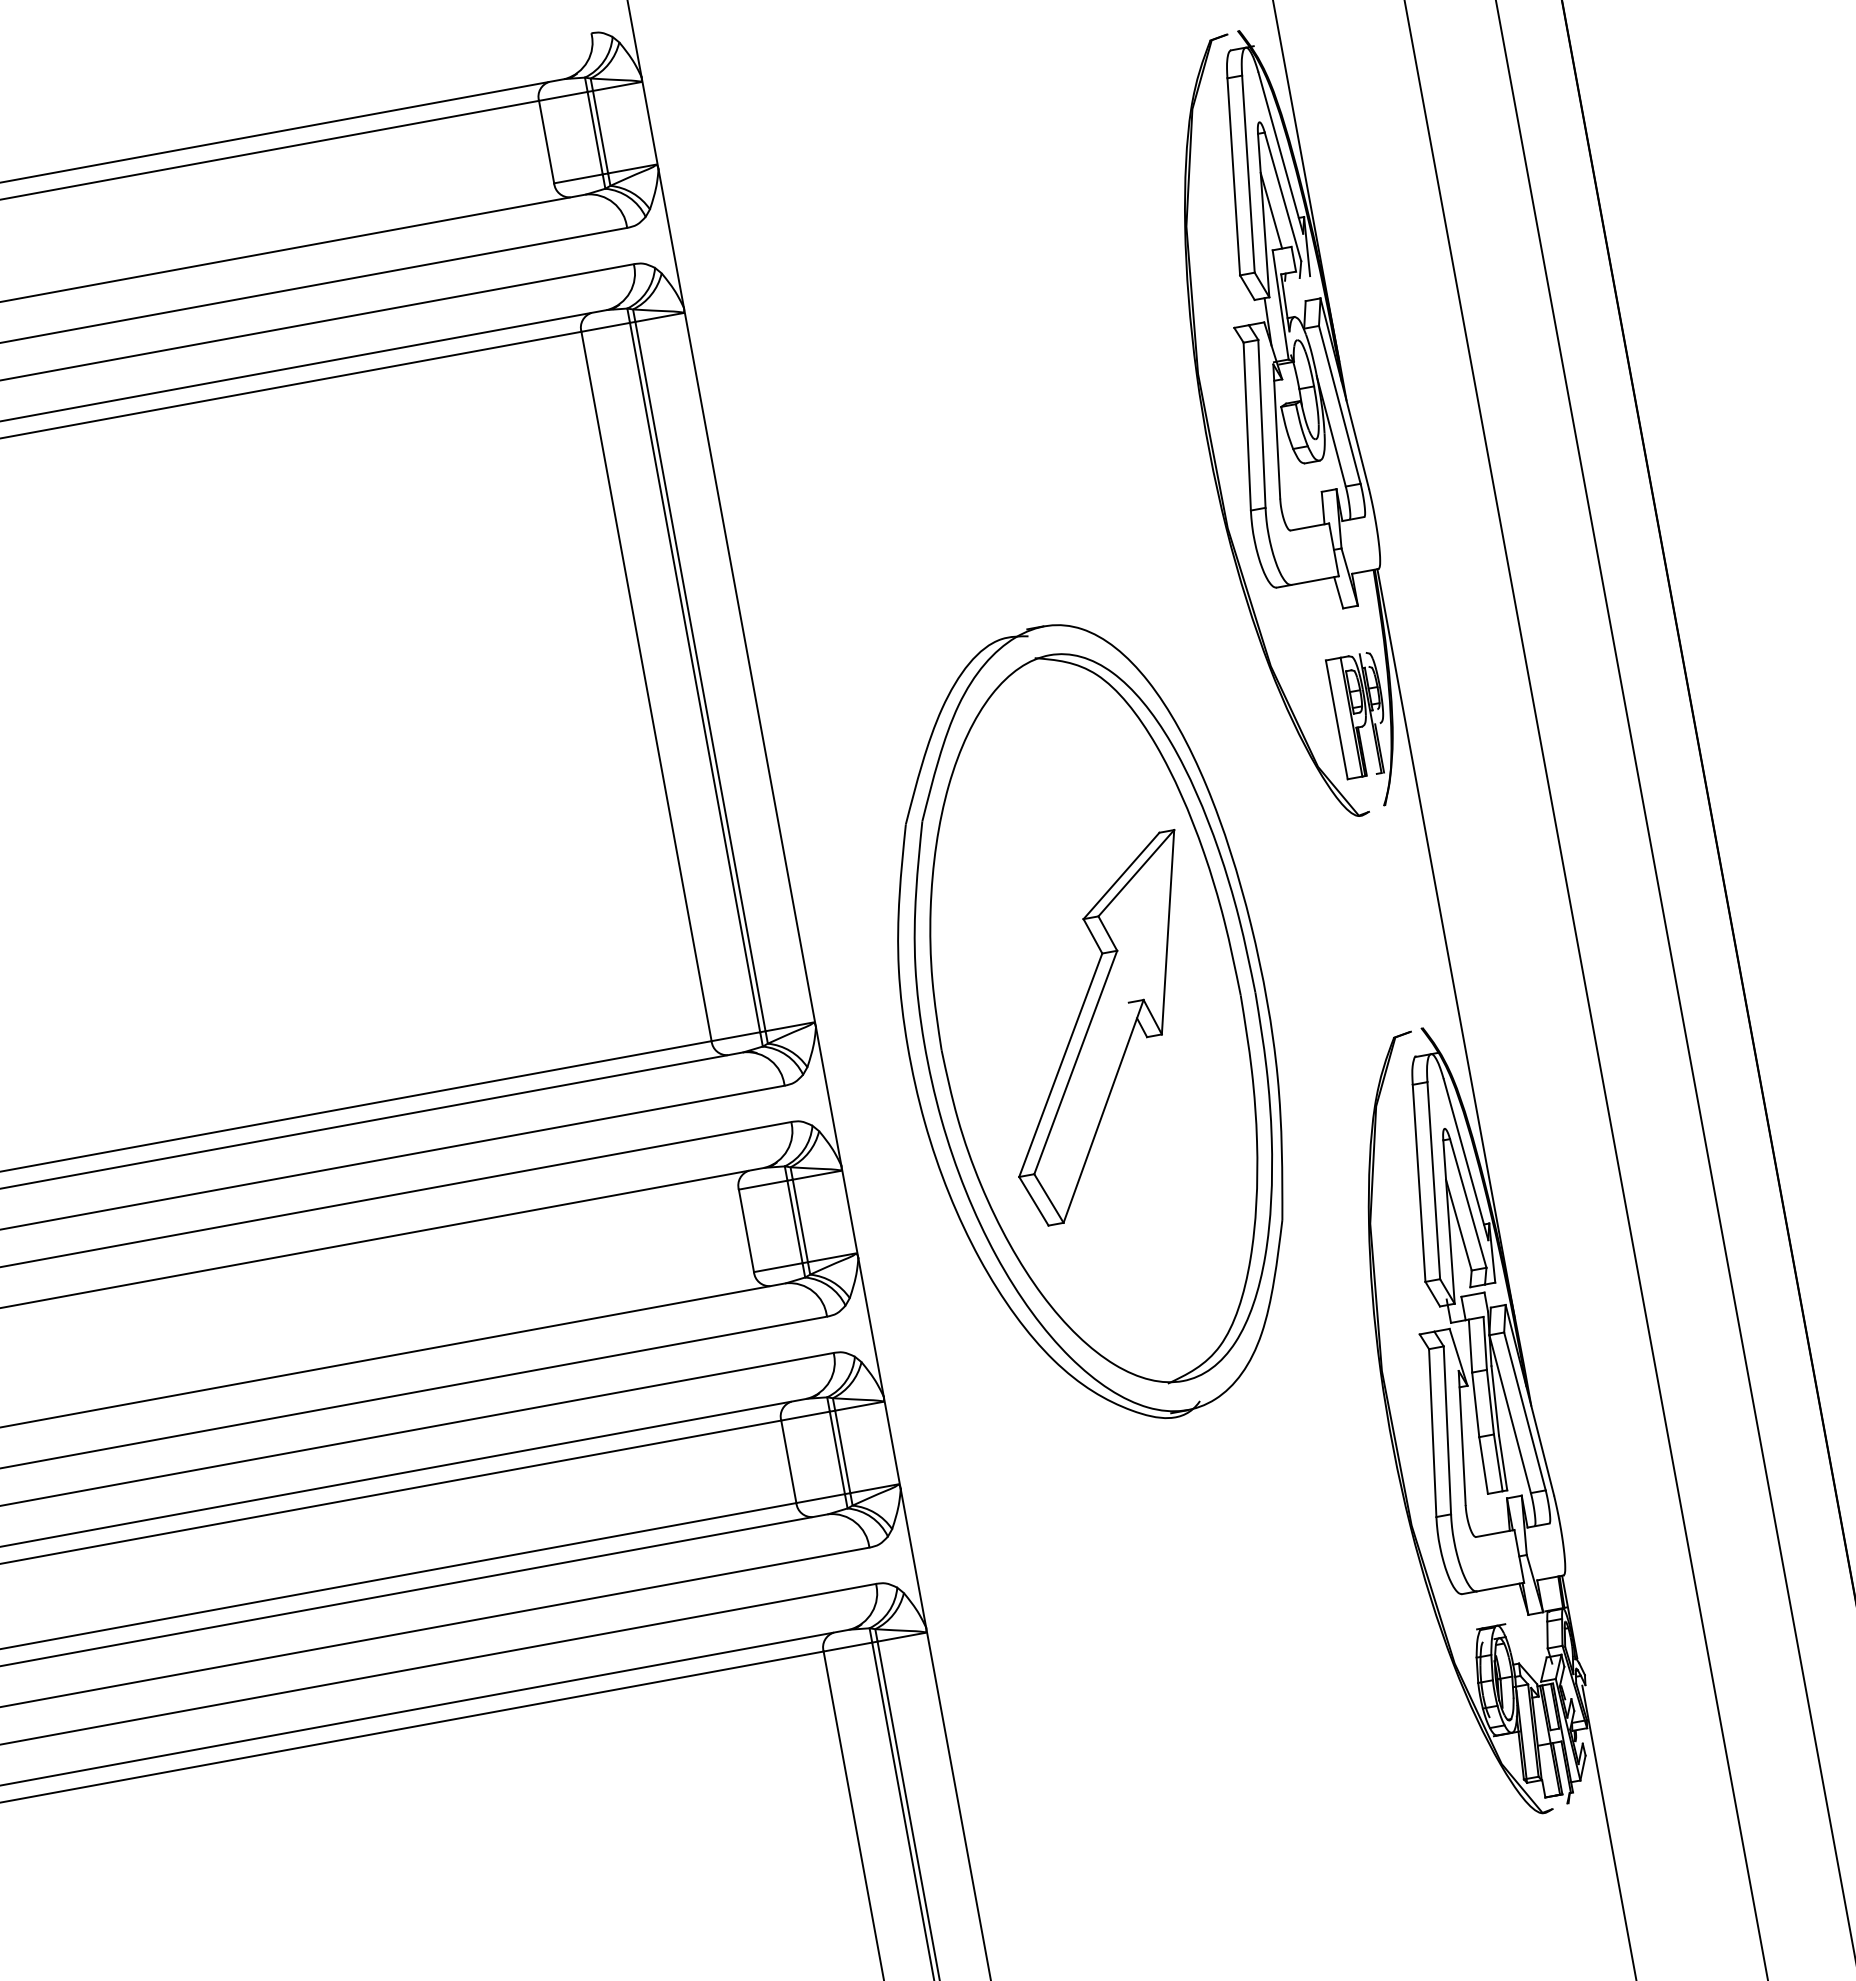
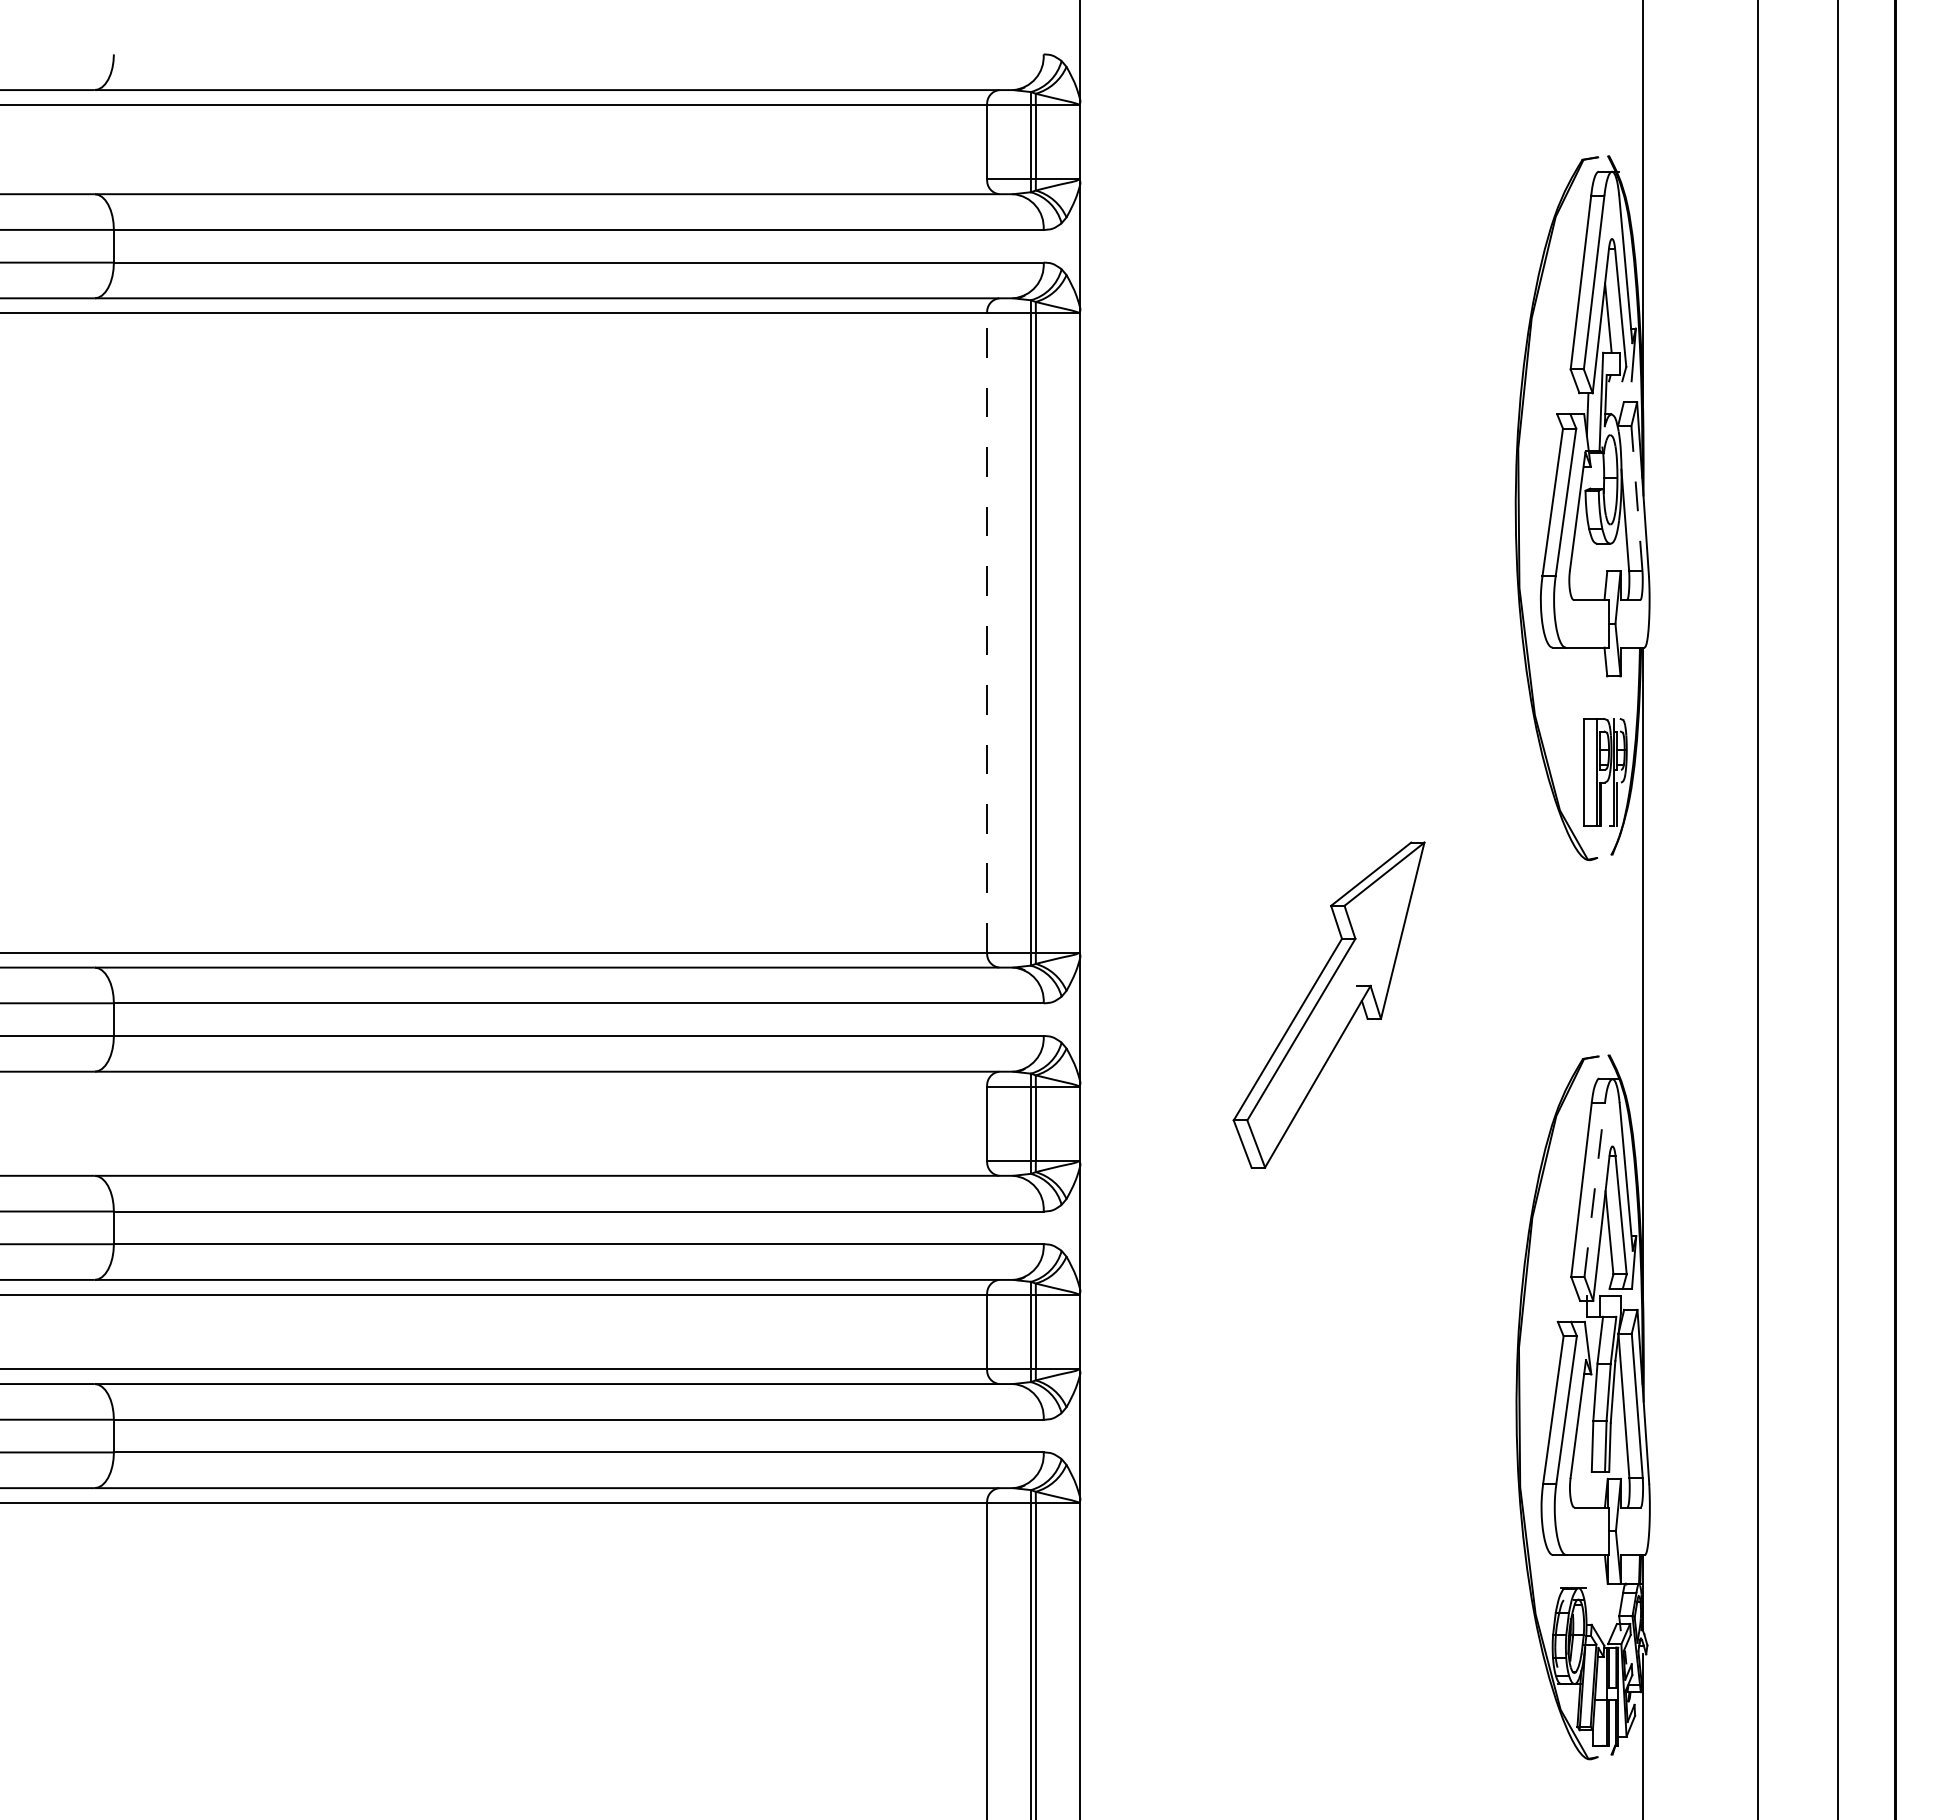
line: (1339, 404) -> (1636, 497), solid -> dashed
line: (646, 685) -> (987, 632), solid -> dashed
part: (1087, 1025) -> (1317, 999), removed
line: (1433, 1181) -> (1594, 1190), solid -> dashed

